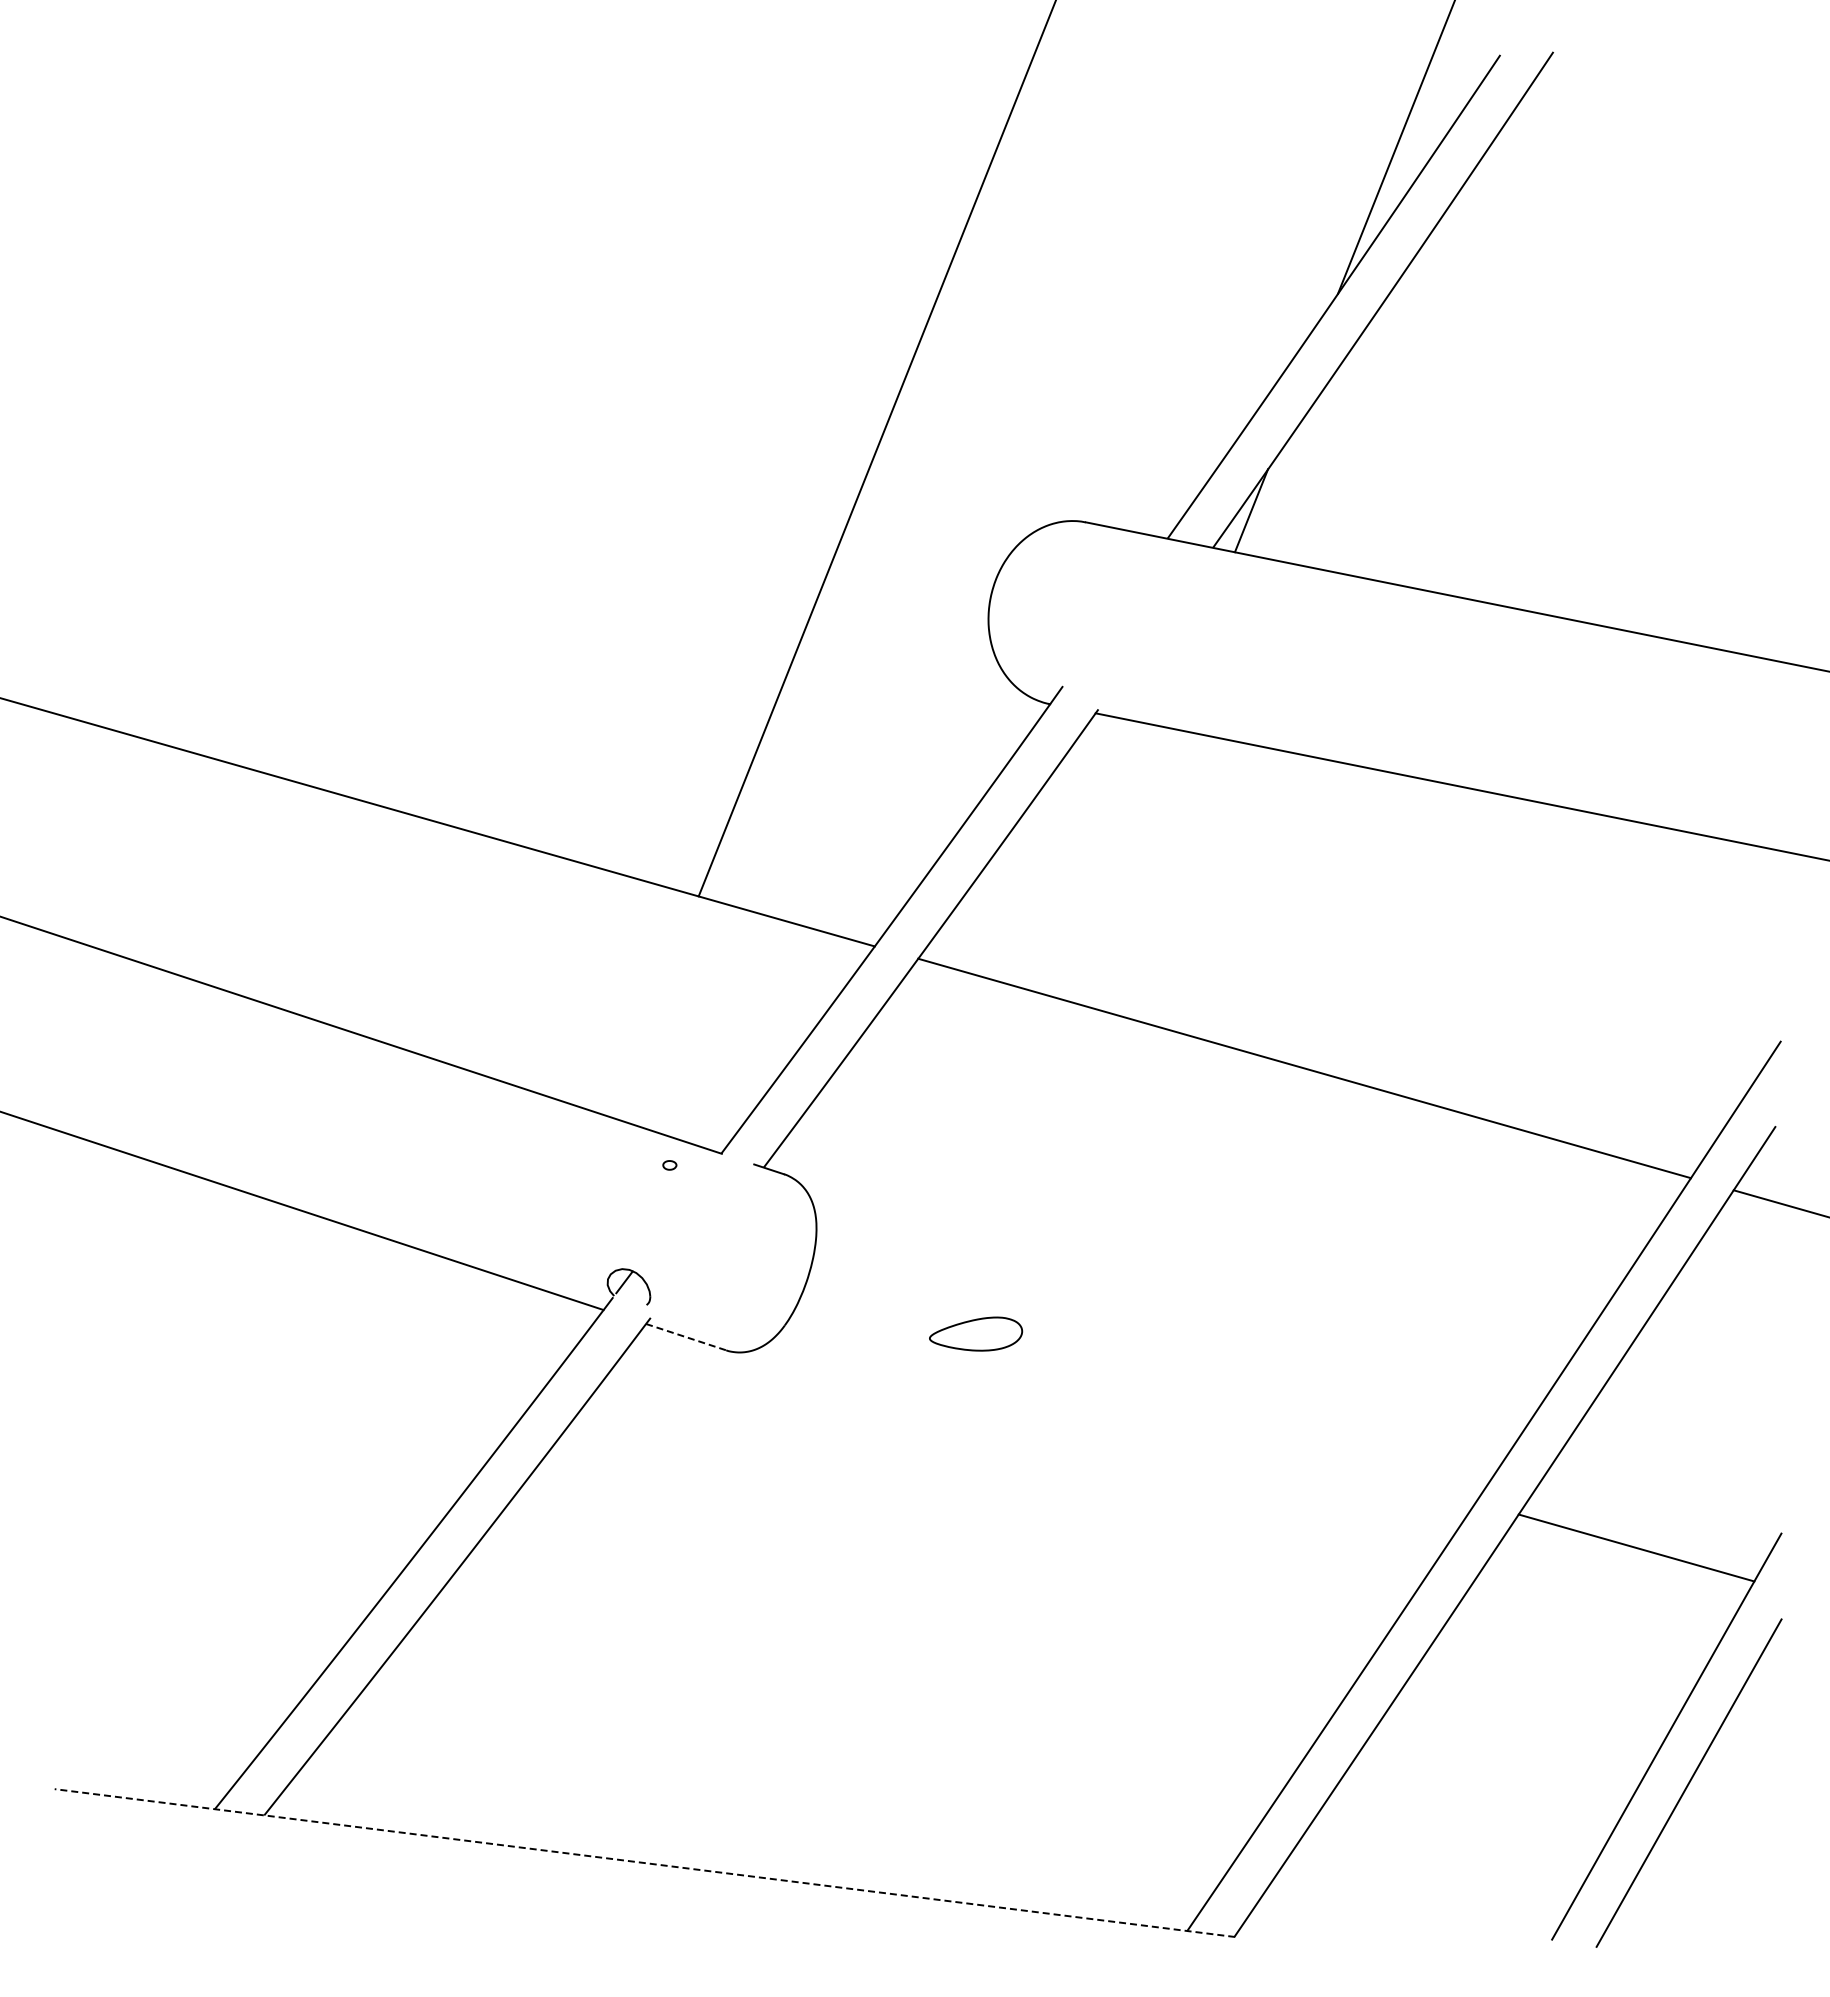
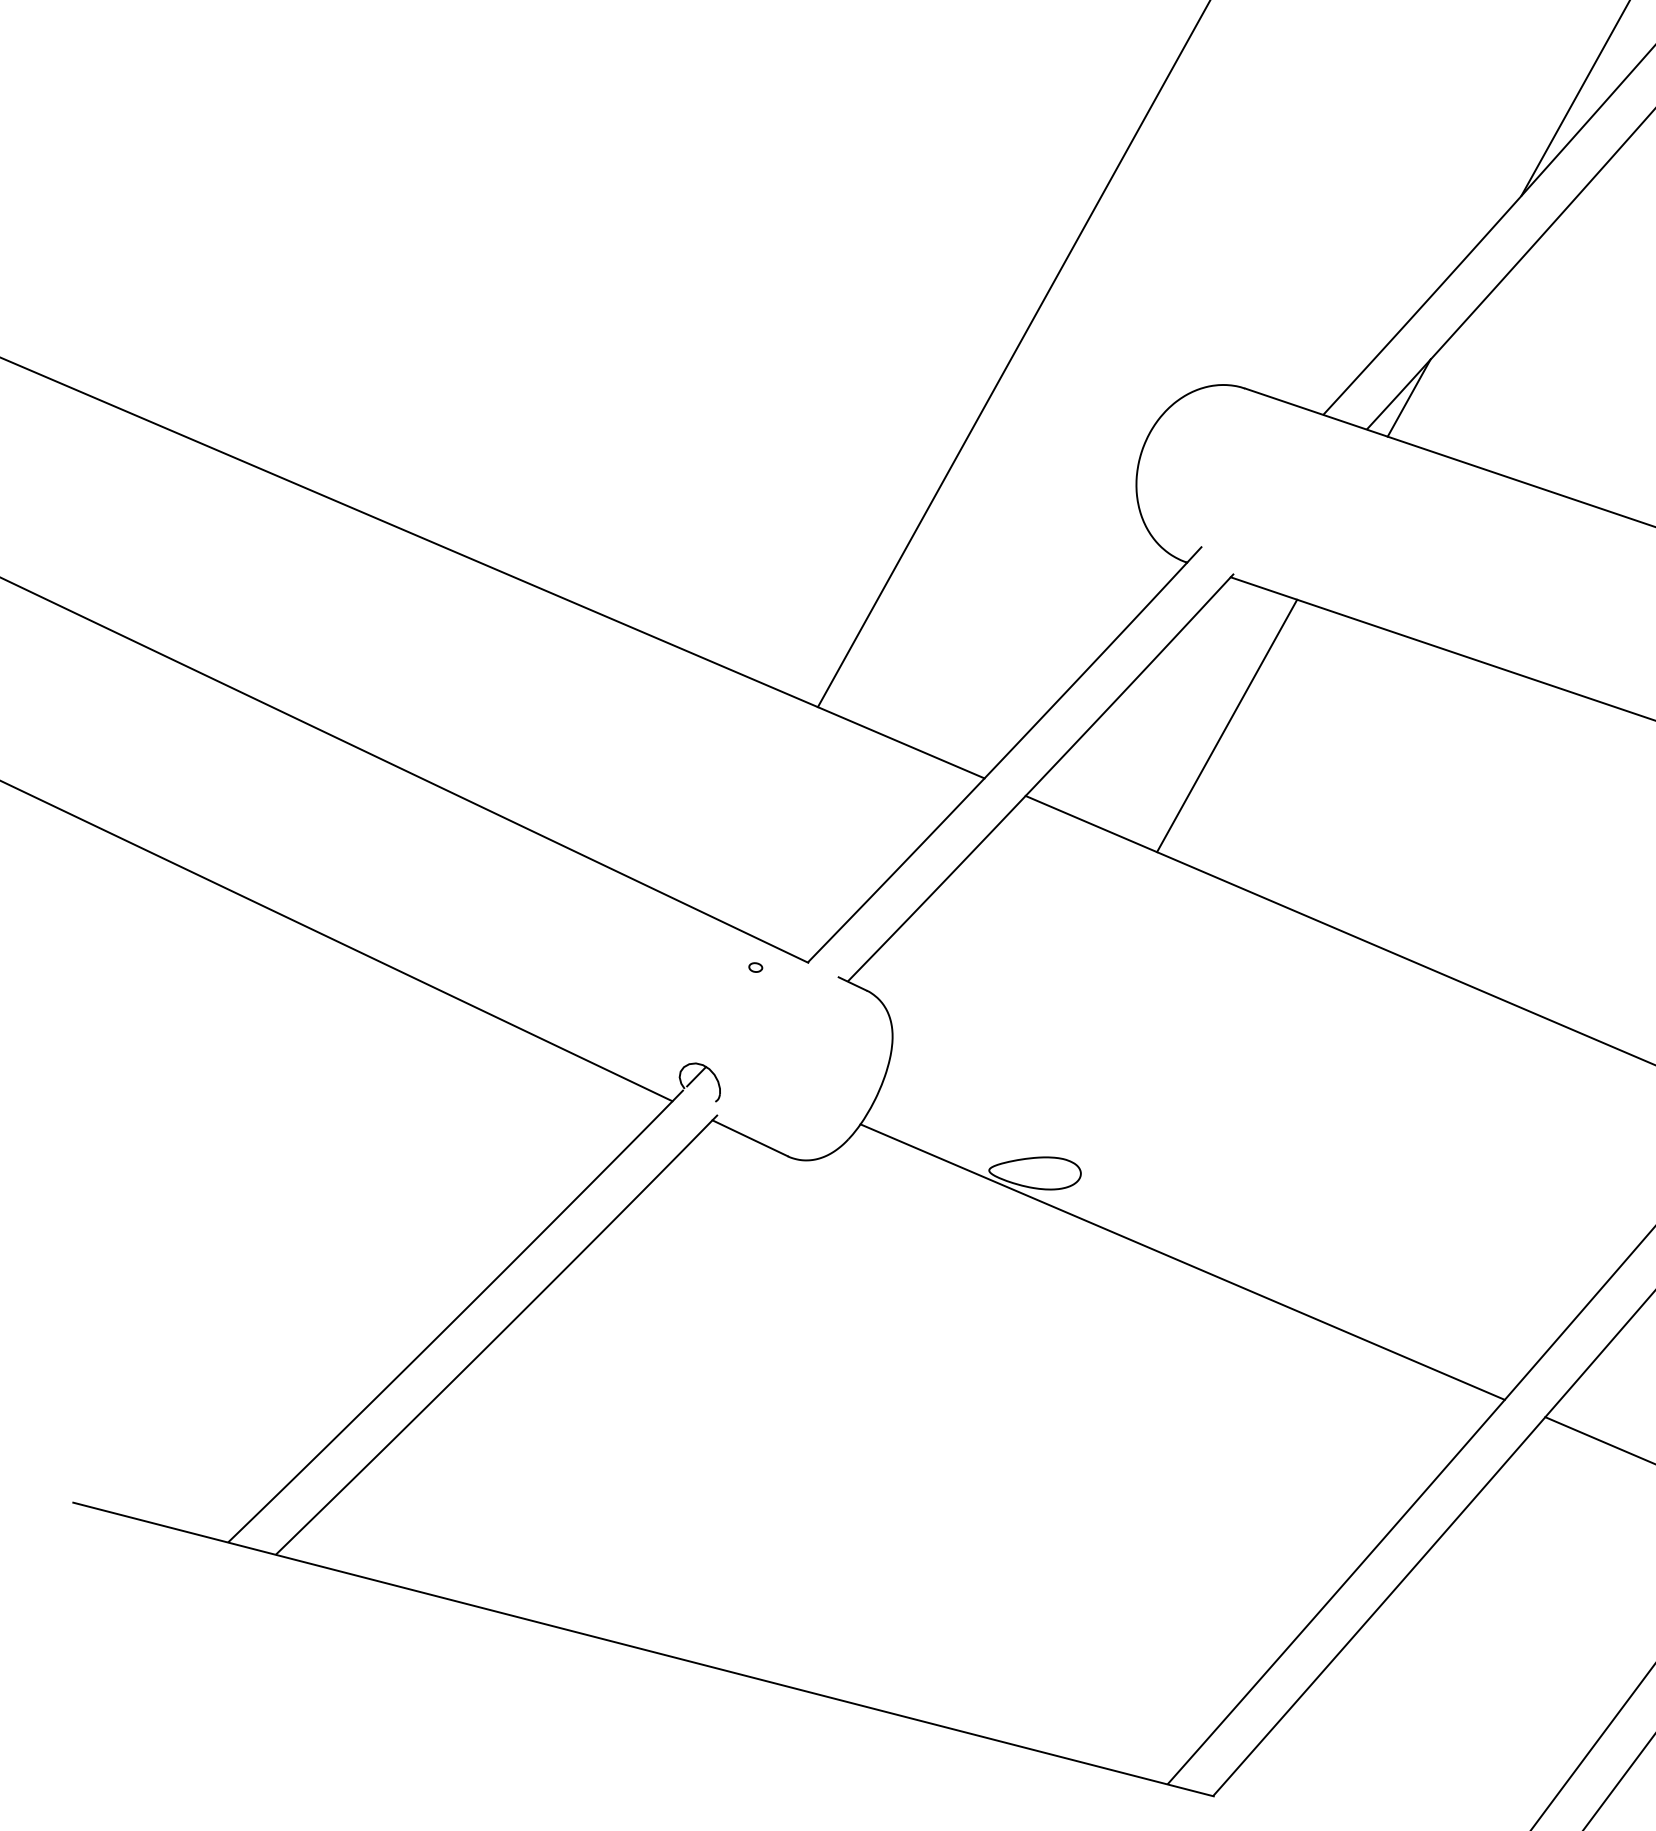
line: (1111, 862) -> (1227, 725), added
line: (686, 1337) -> (750, 1138), dashed -> solid
line: (1134, 1405) -> (1181, 1261), added
line: (644, 1863) -> (643, 1649), dashed -> solid

